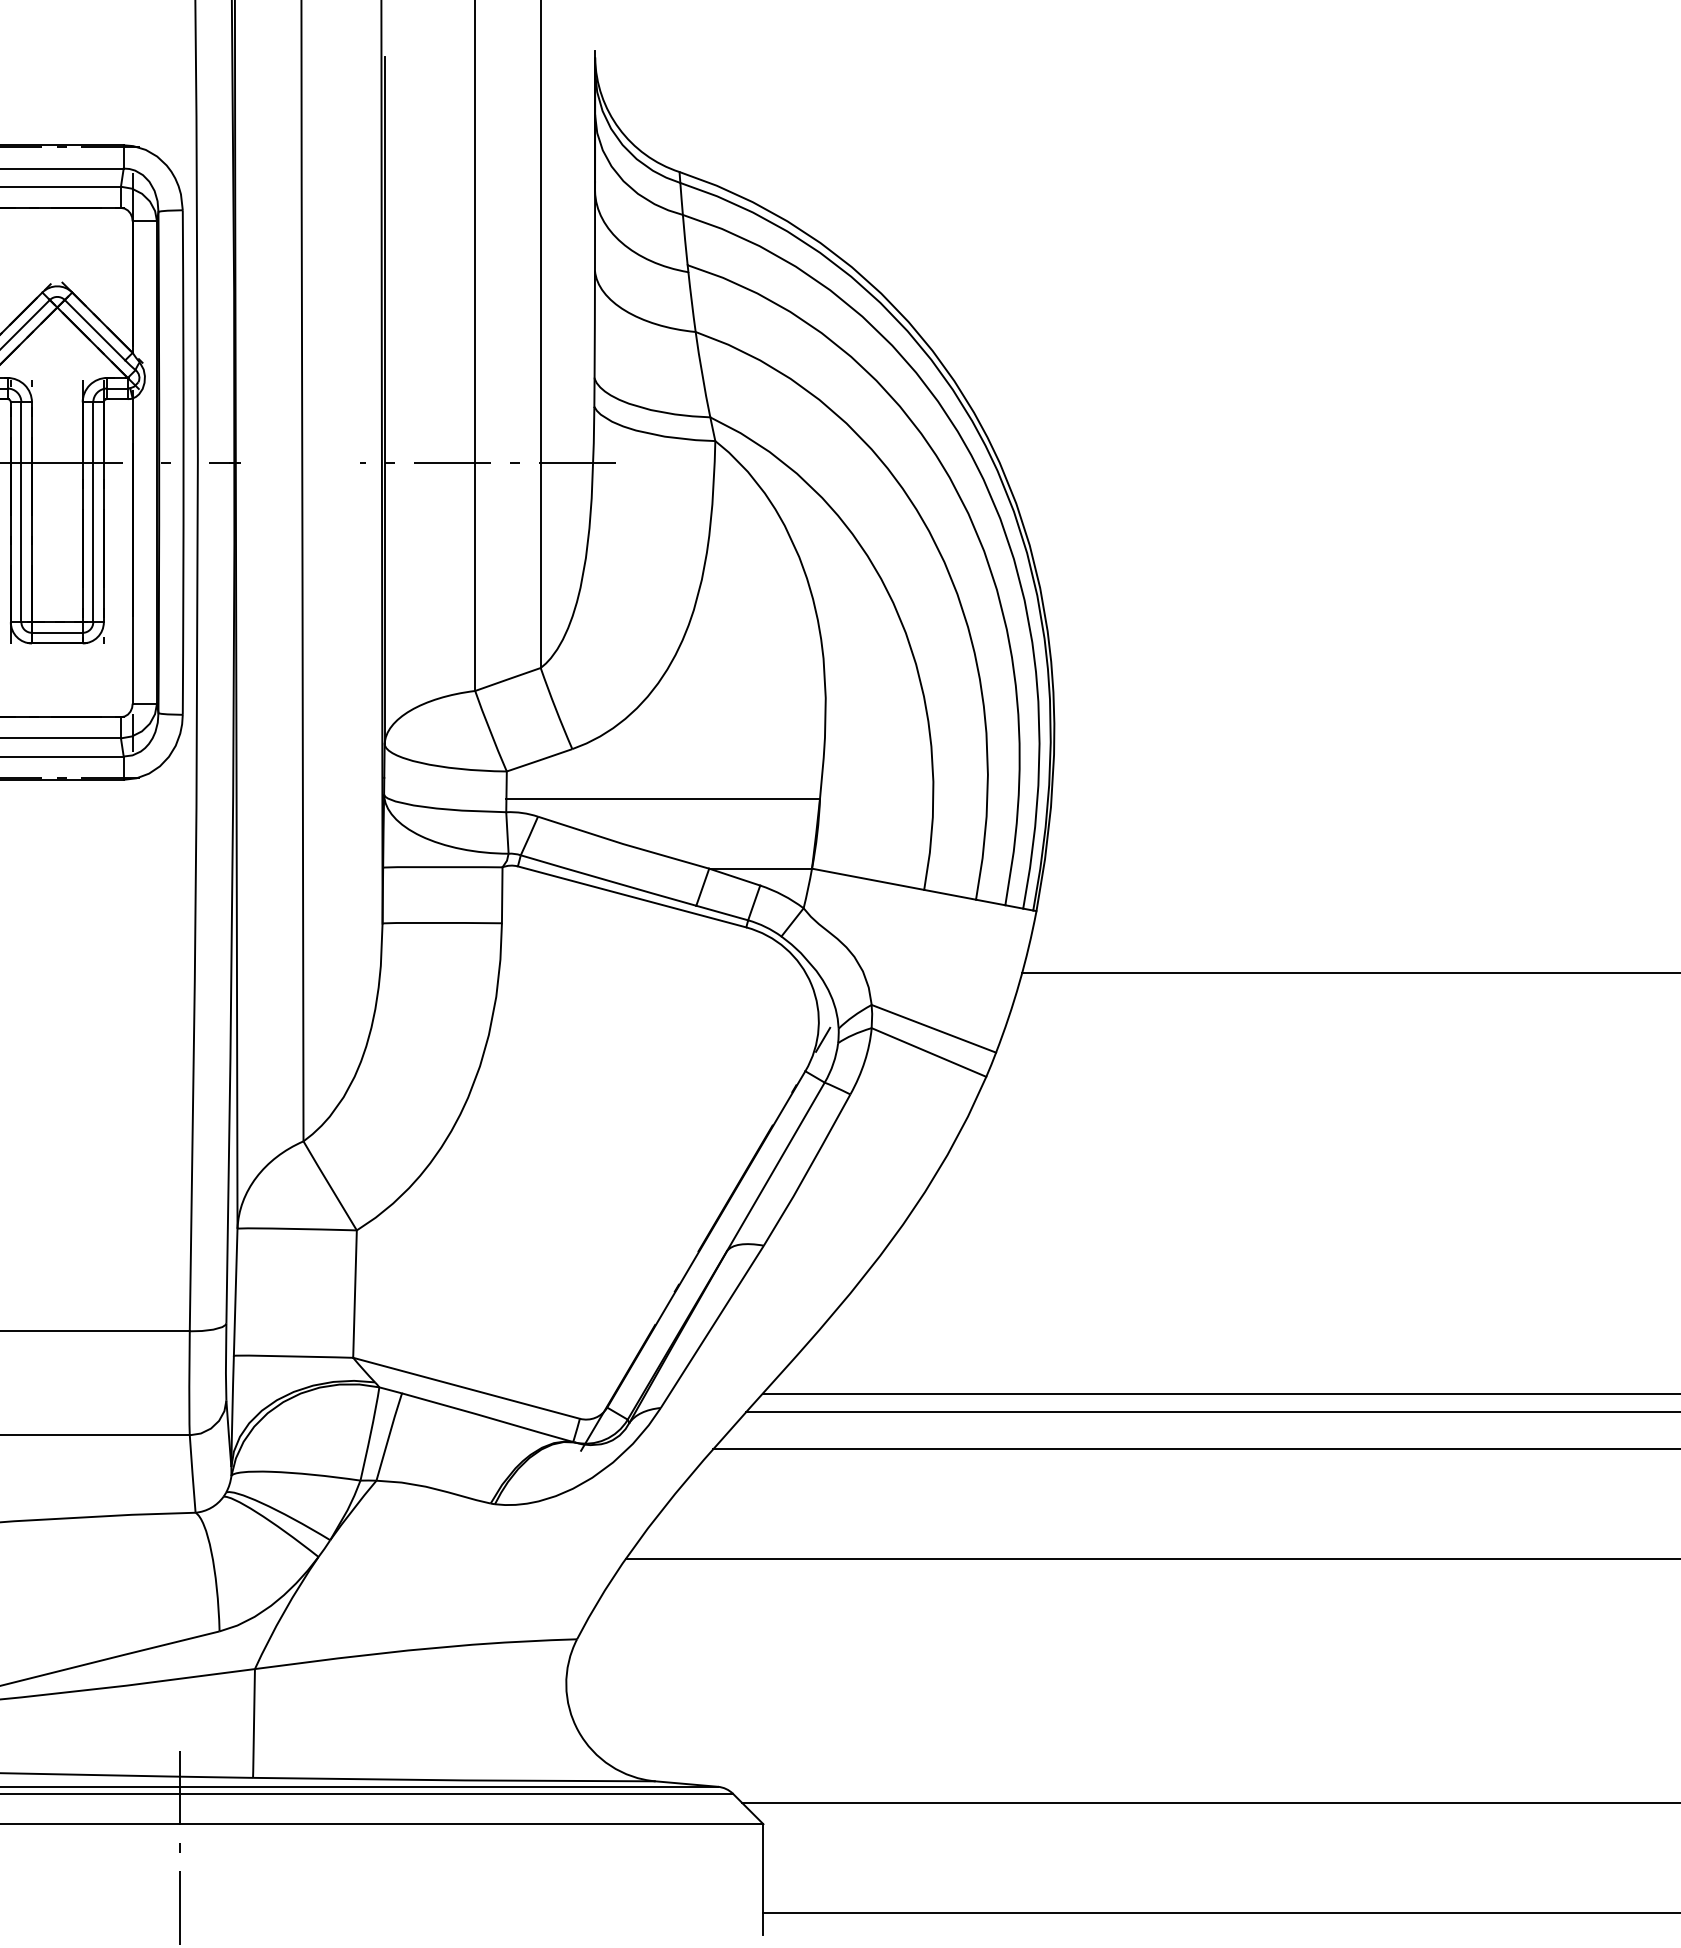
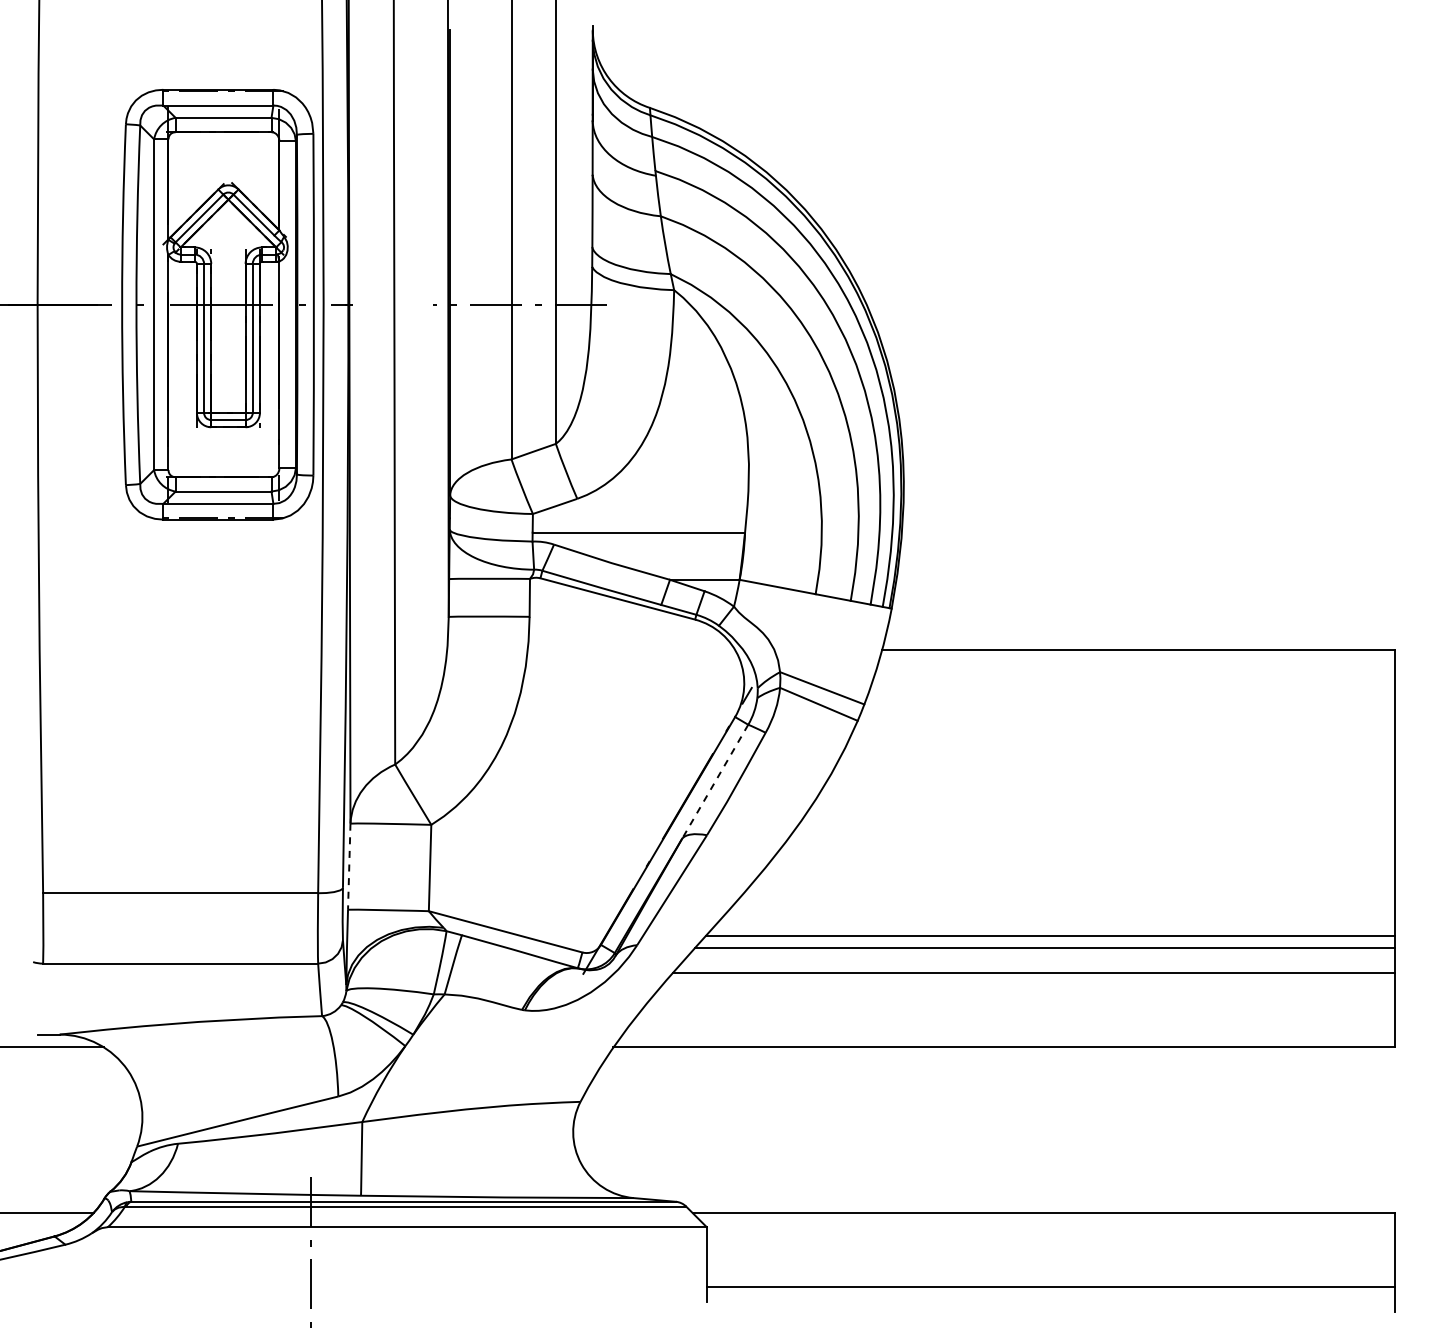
line: (774, 1167) -> (714, 782), solid -> dashed
line: (236, 1293) -> (349, 867), solid -> dashed

